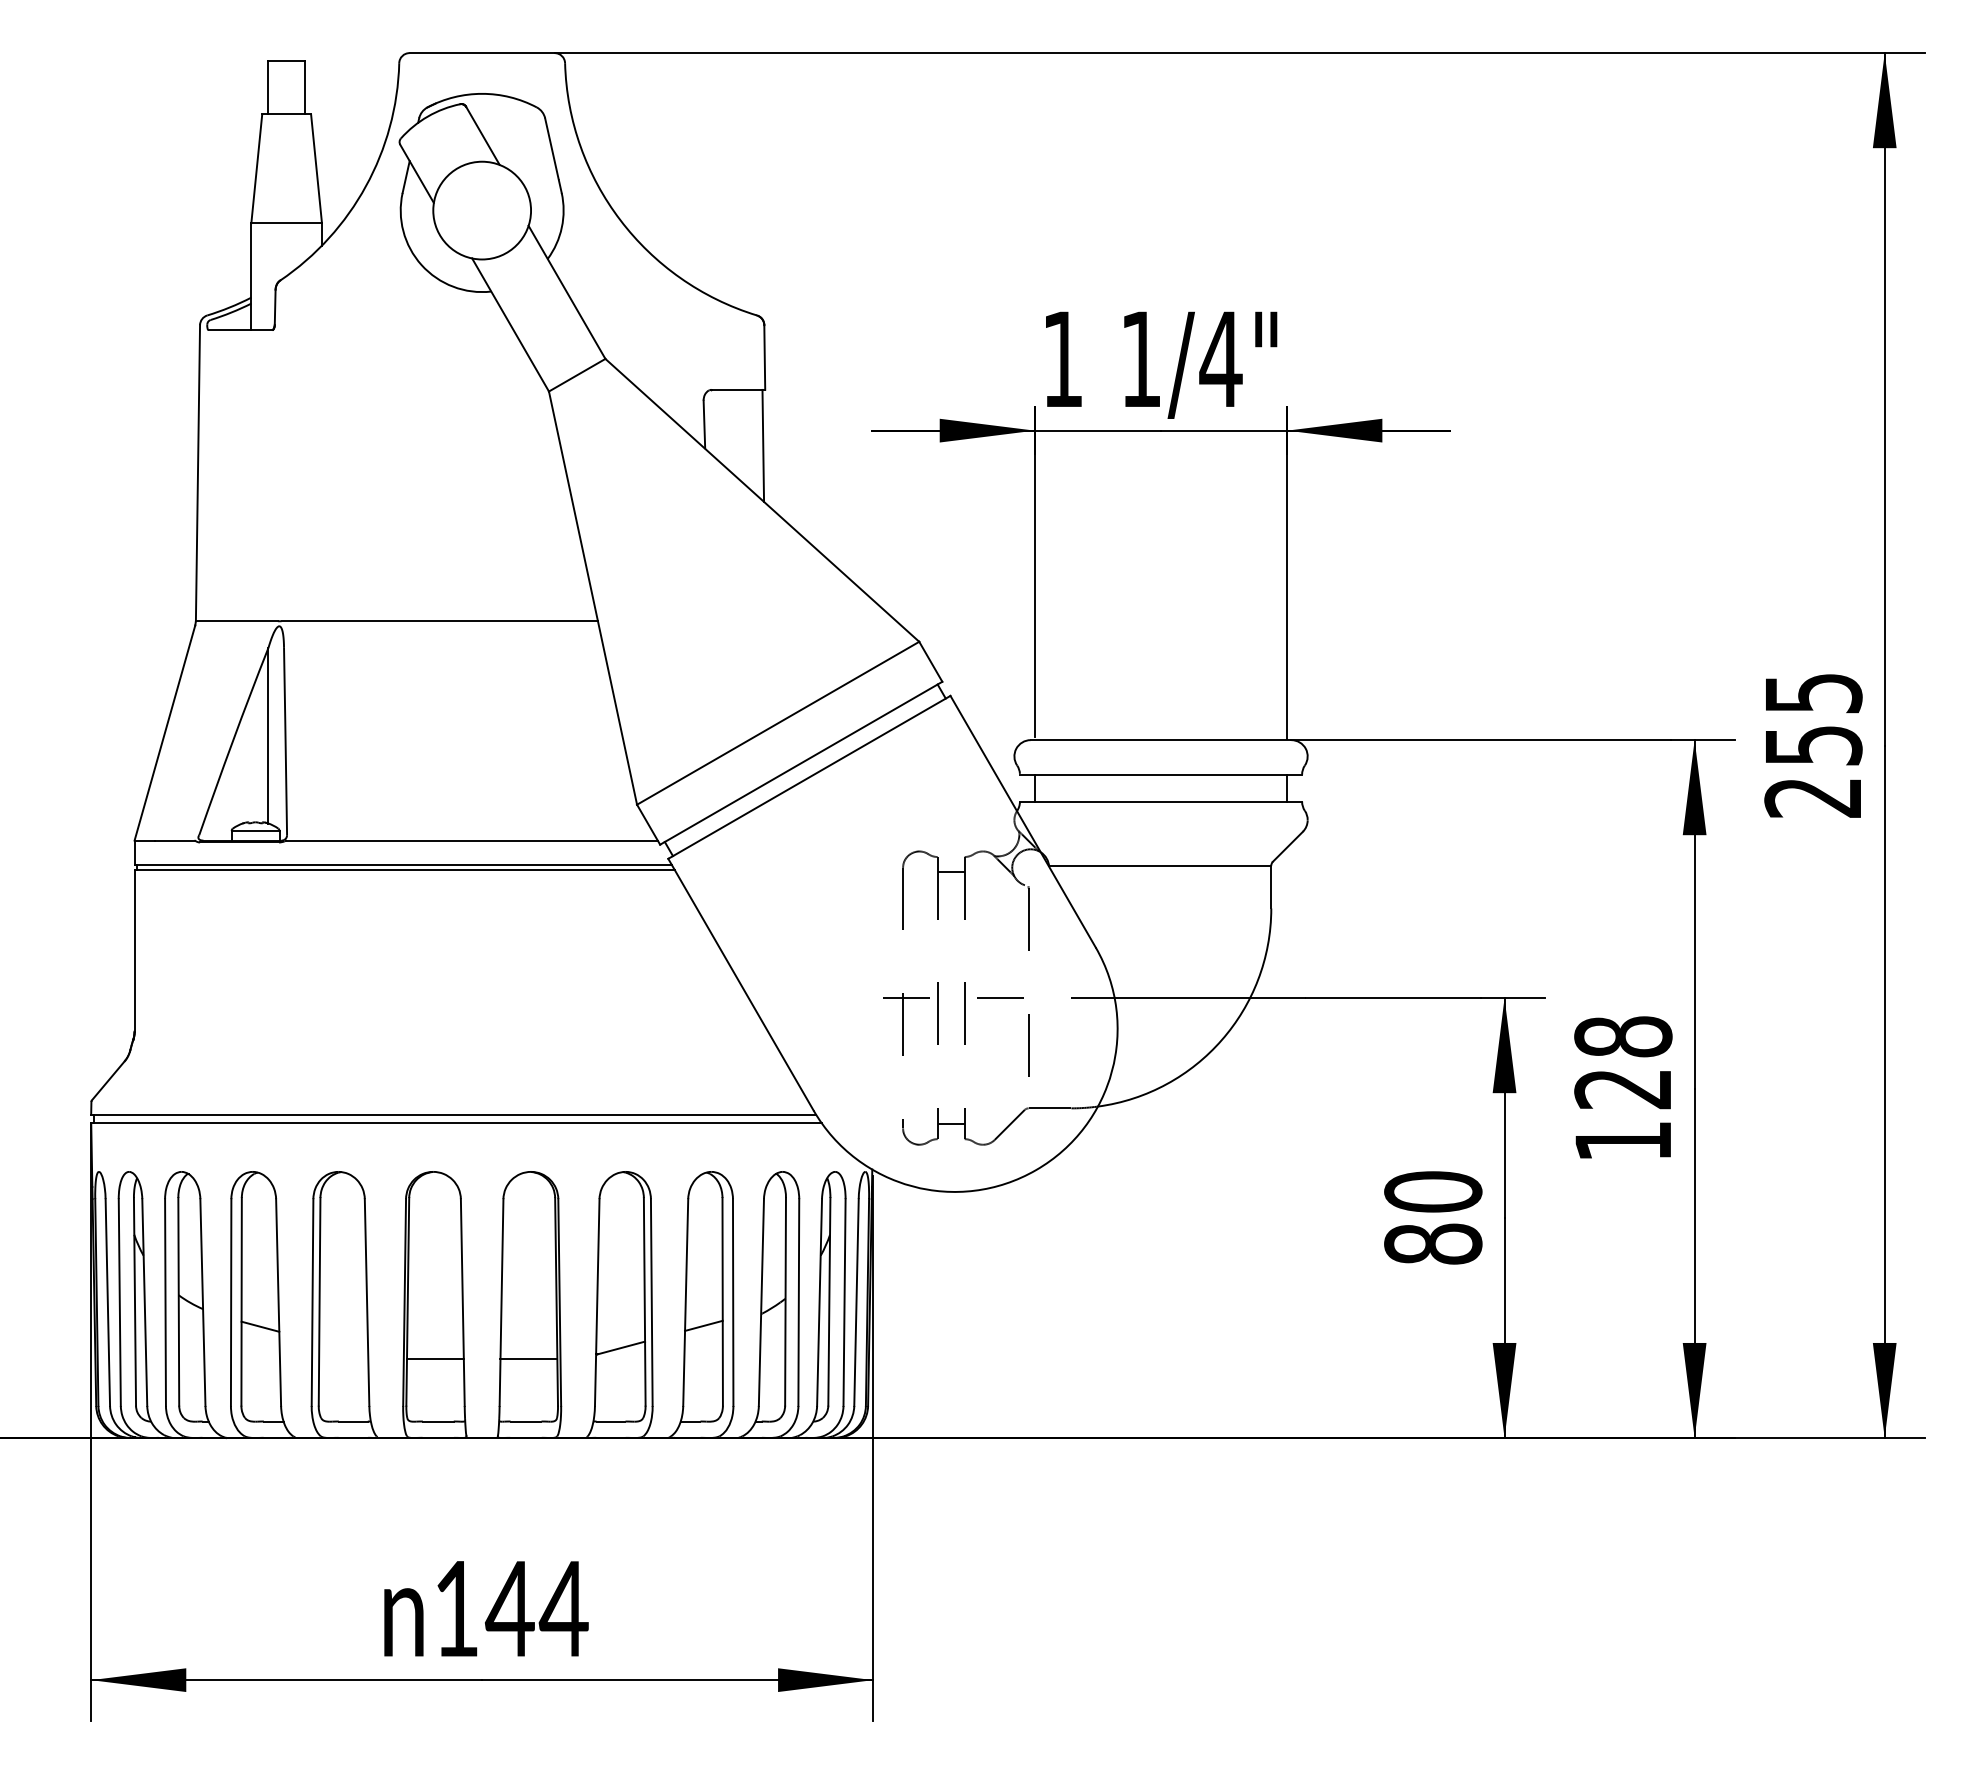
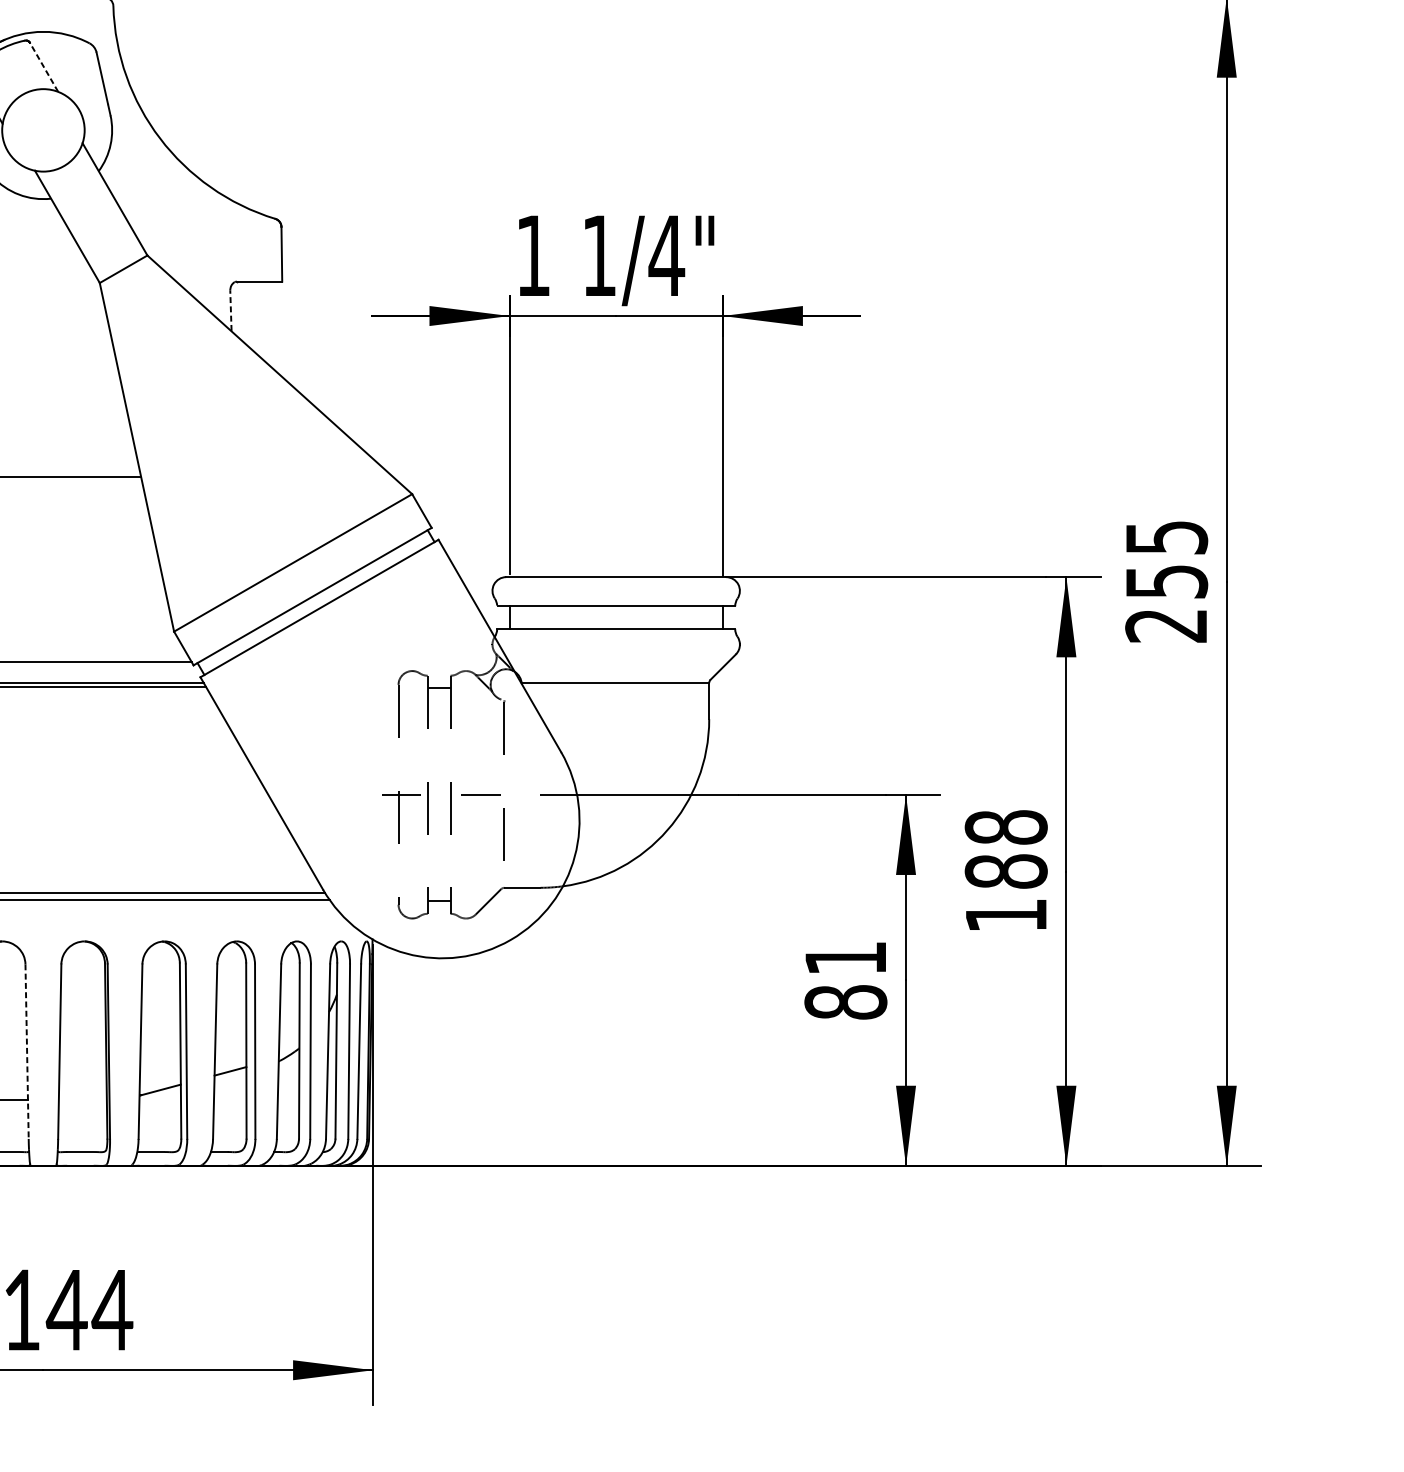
line: (482, 135) -> (43, 67), solid -> dashed
line: (704, 424) -> (231, 310), solid -> dashed
line: (763, 445) -> (280, 328), removed
text: (1623, 1088) -> (1006, 871), 128 -> 188
text: (1433, 1191) -> (846, 957), 80 -> 81
line: (462, 1303) -> (26, 1052), solid -> dashed
line: (528, 1359) -> (82, 1099), removed

